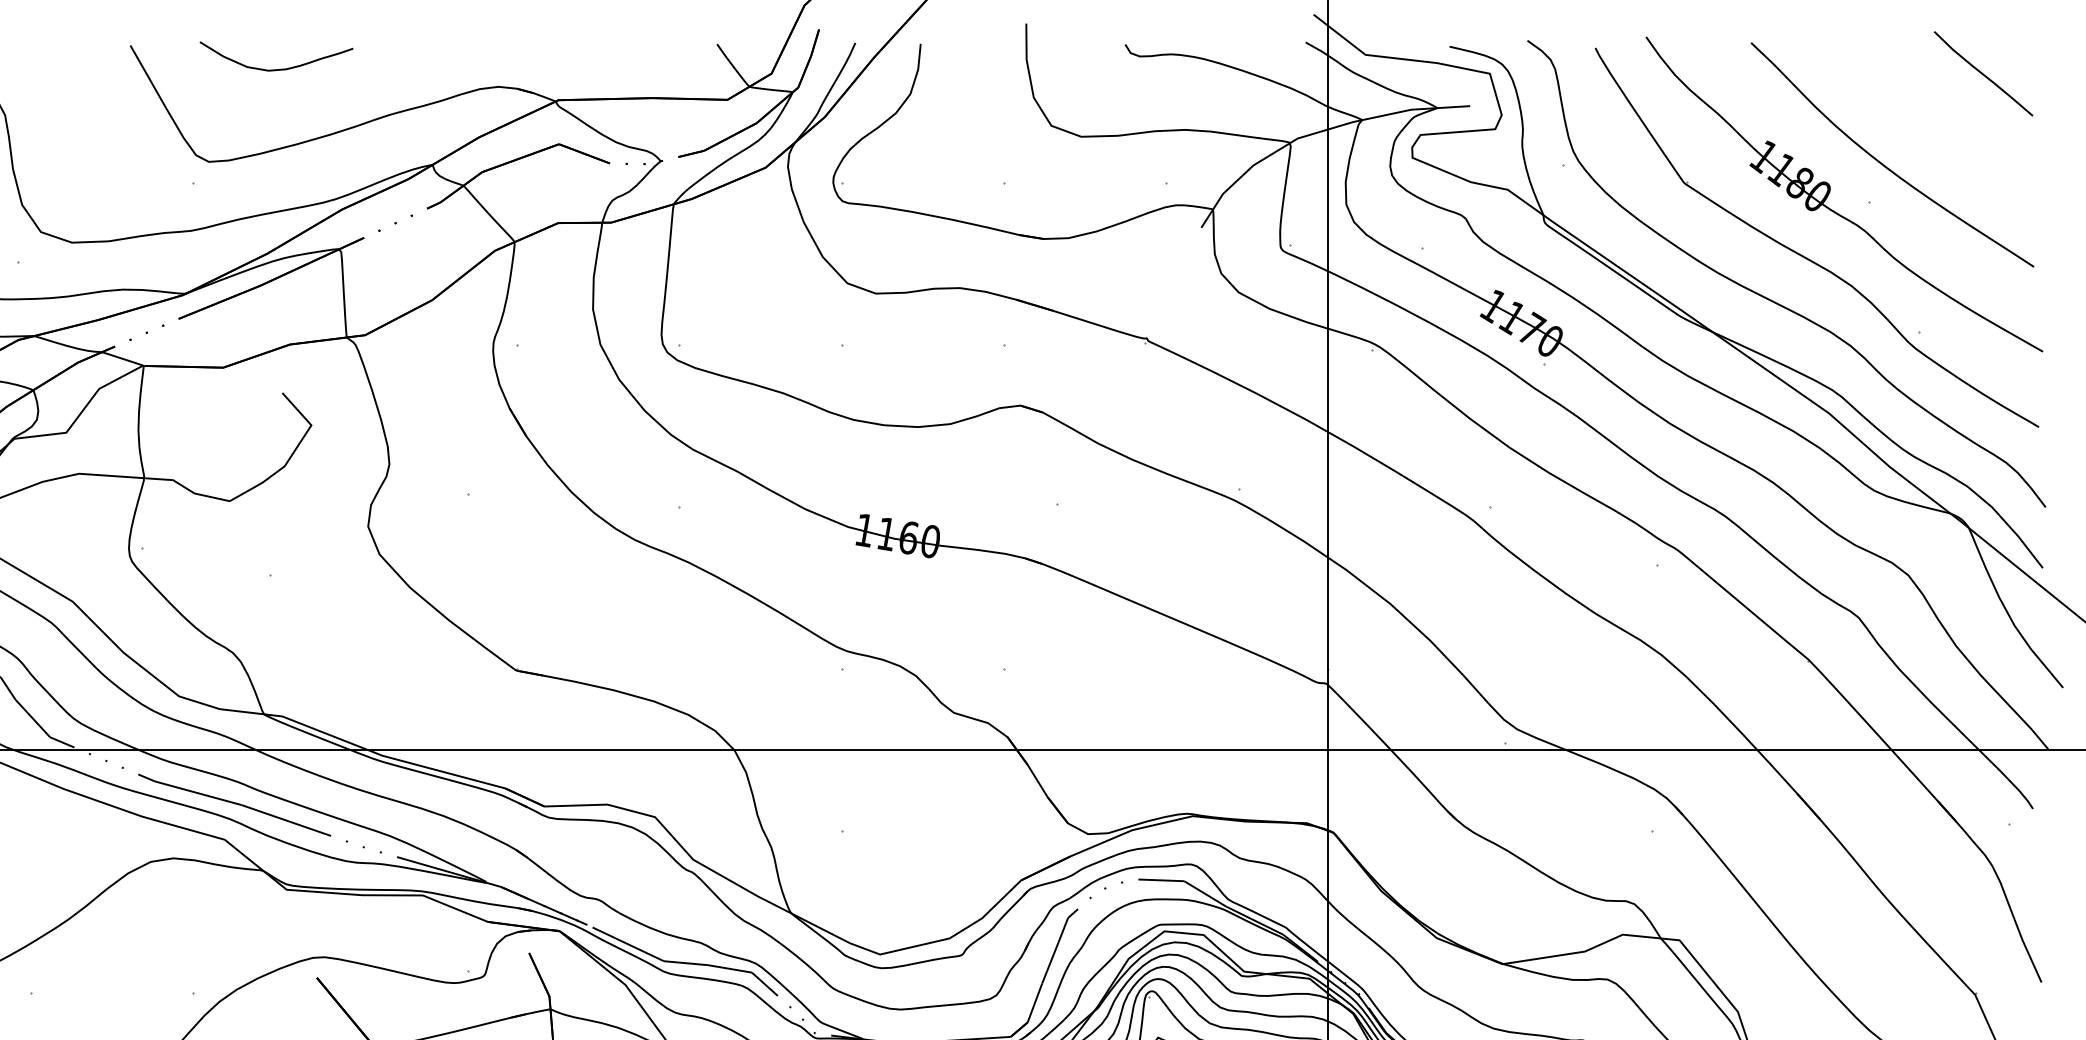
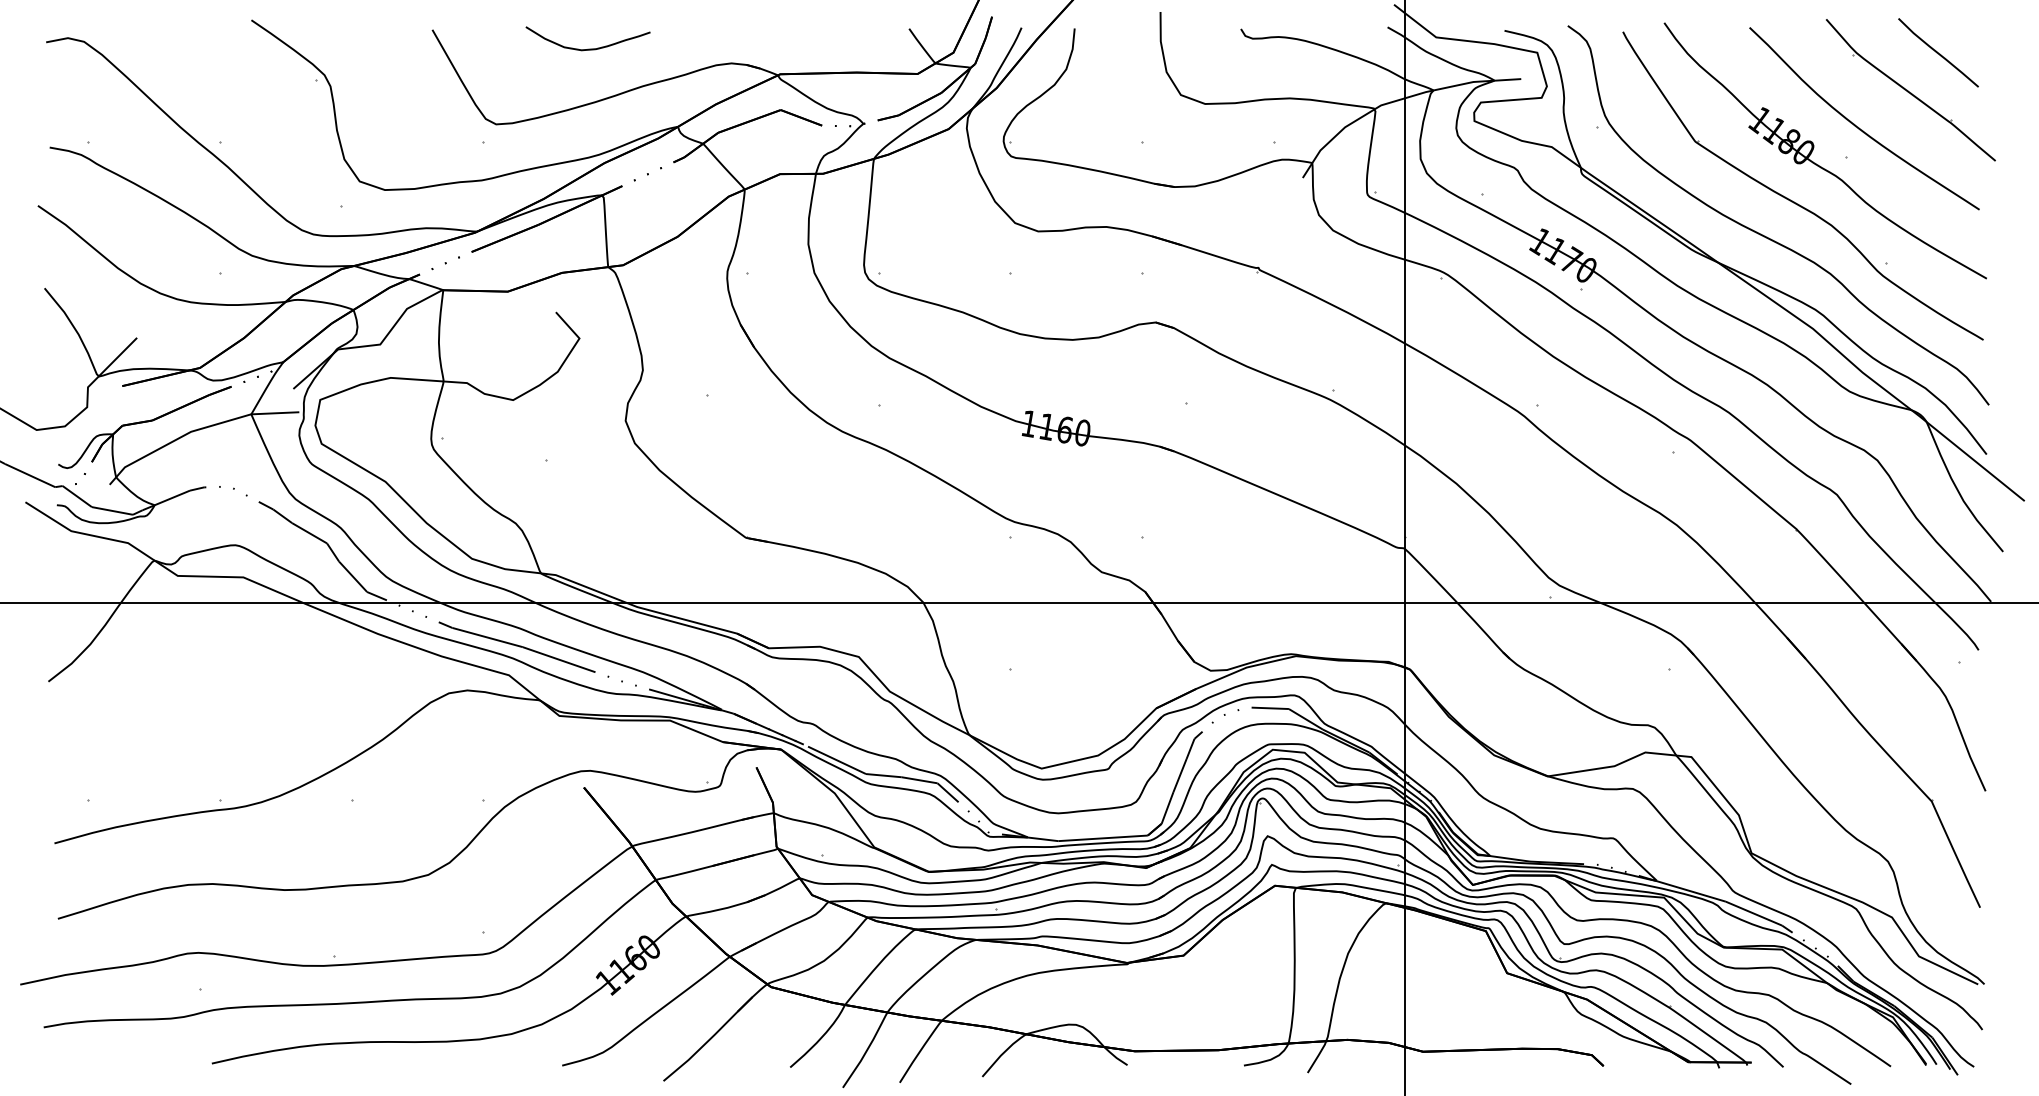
curve: (276, 68) -> (588, 48), moved
part: (1949, 120) -> (1910, 90), added

